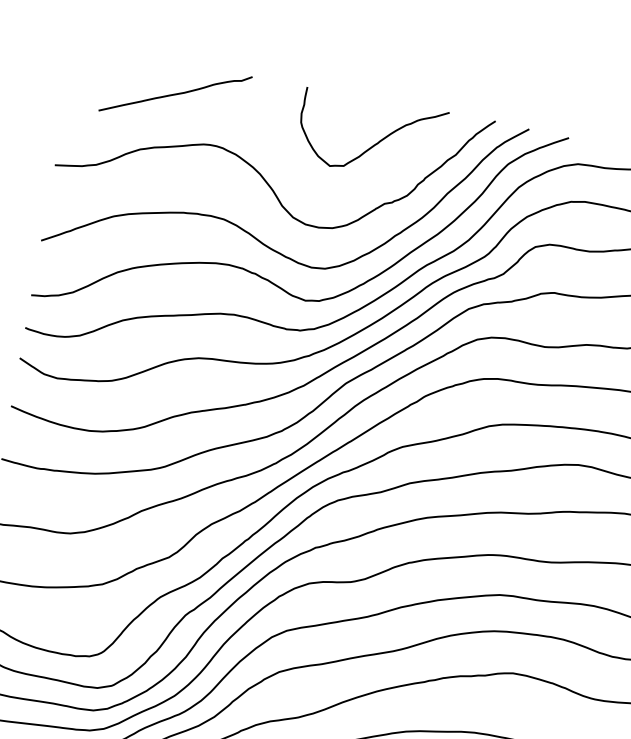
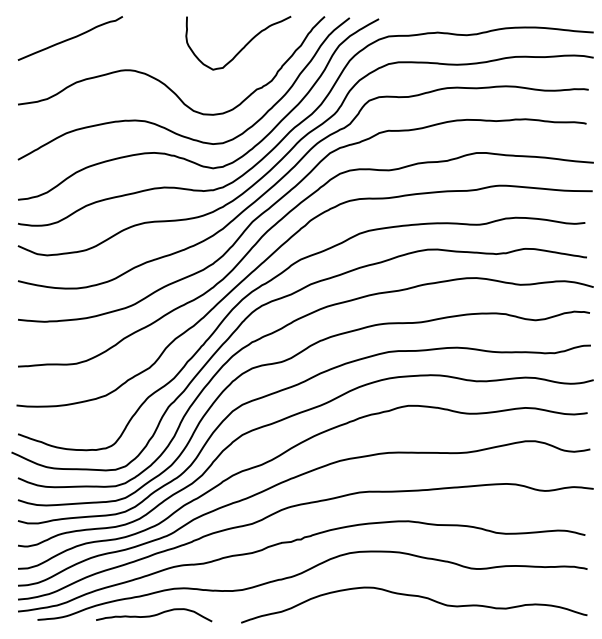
curve: (175, 93) -> (70, 38), moved

